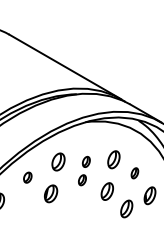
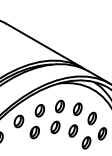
part: (84, 170) -> (57, 116), size x1.67
part: (133, 173) -> (91, 118), size x1.67
part: (27, 177) -> (18, 121), size x1.67

